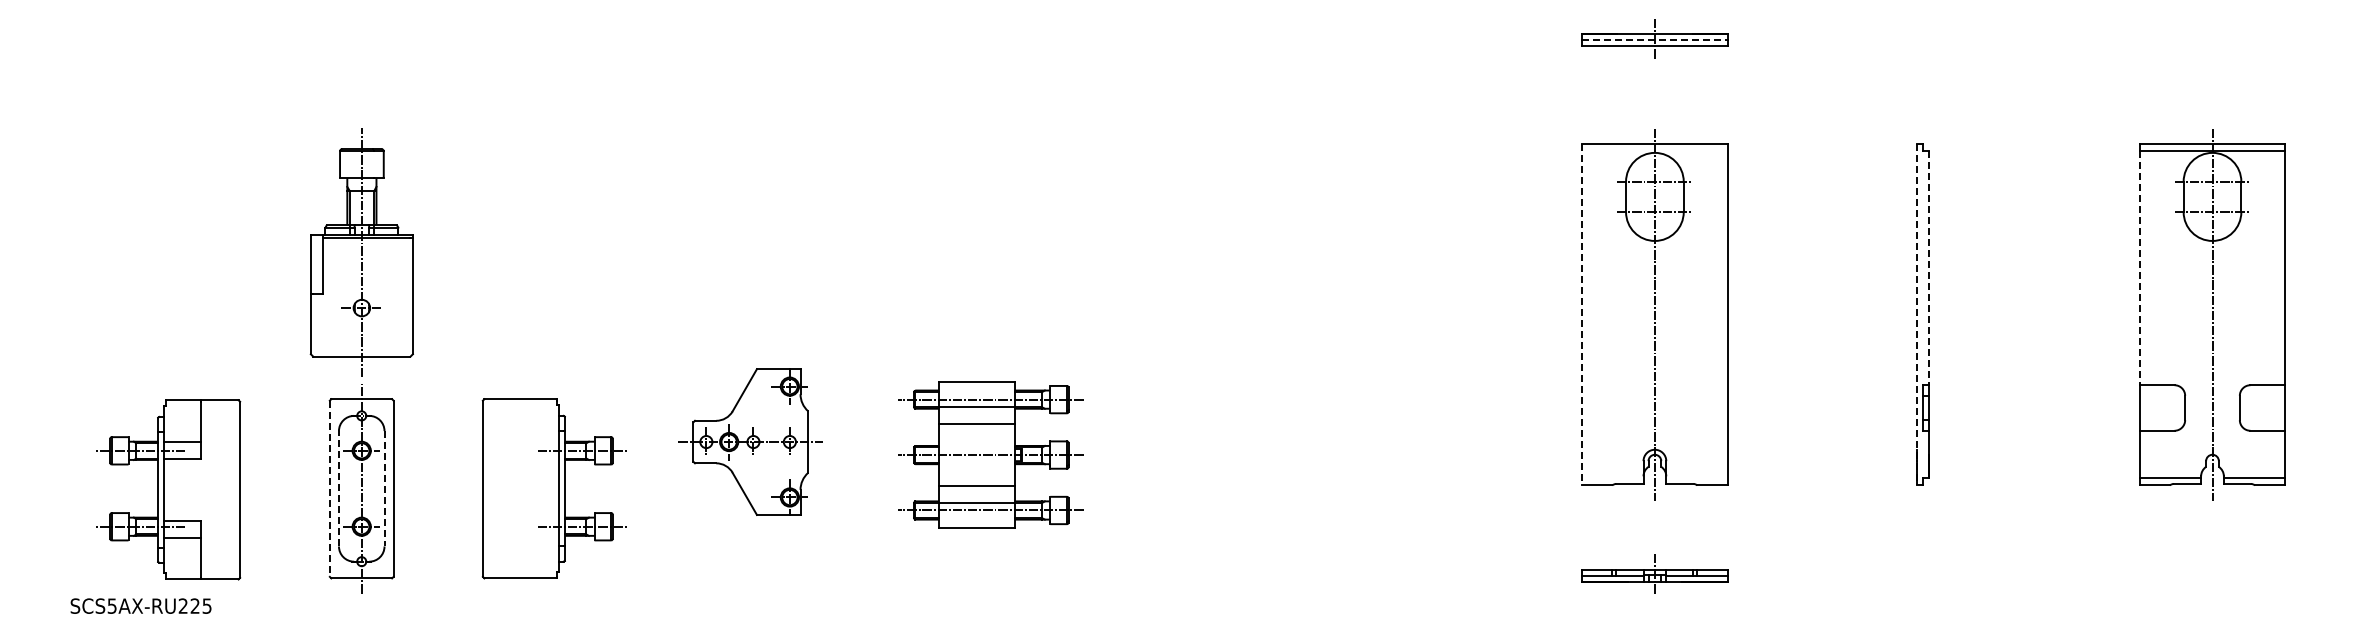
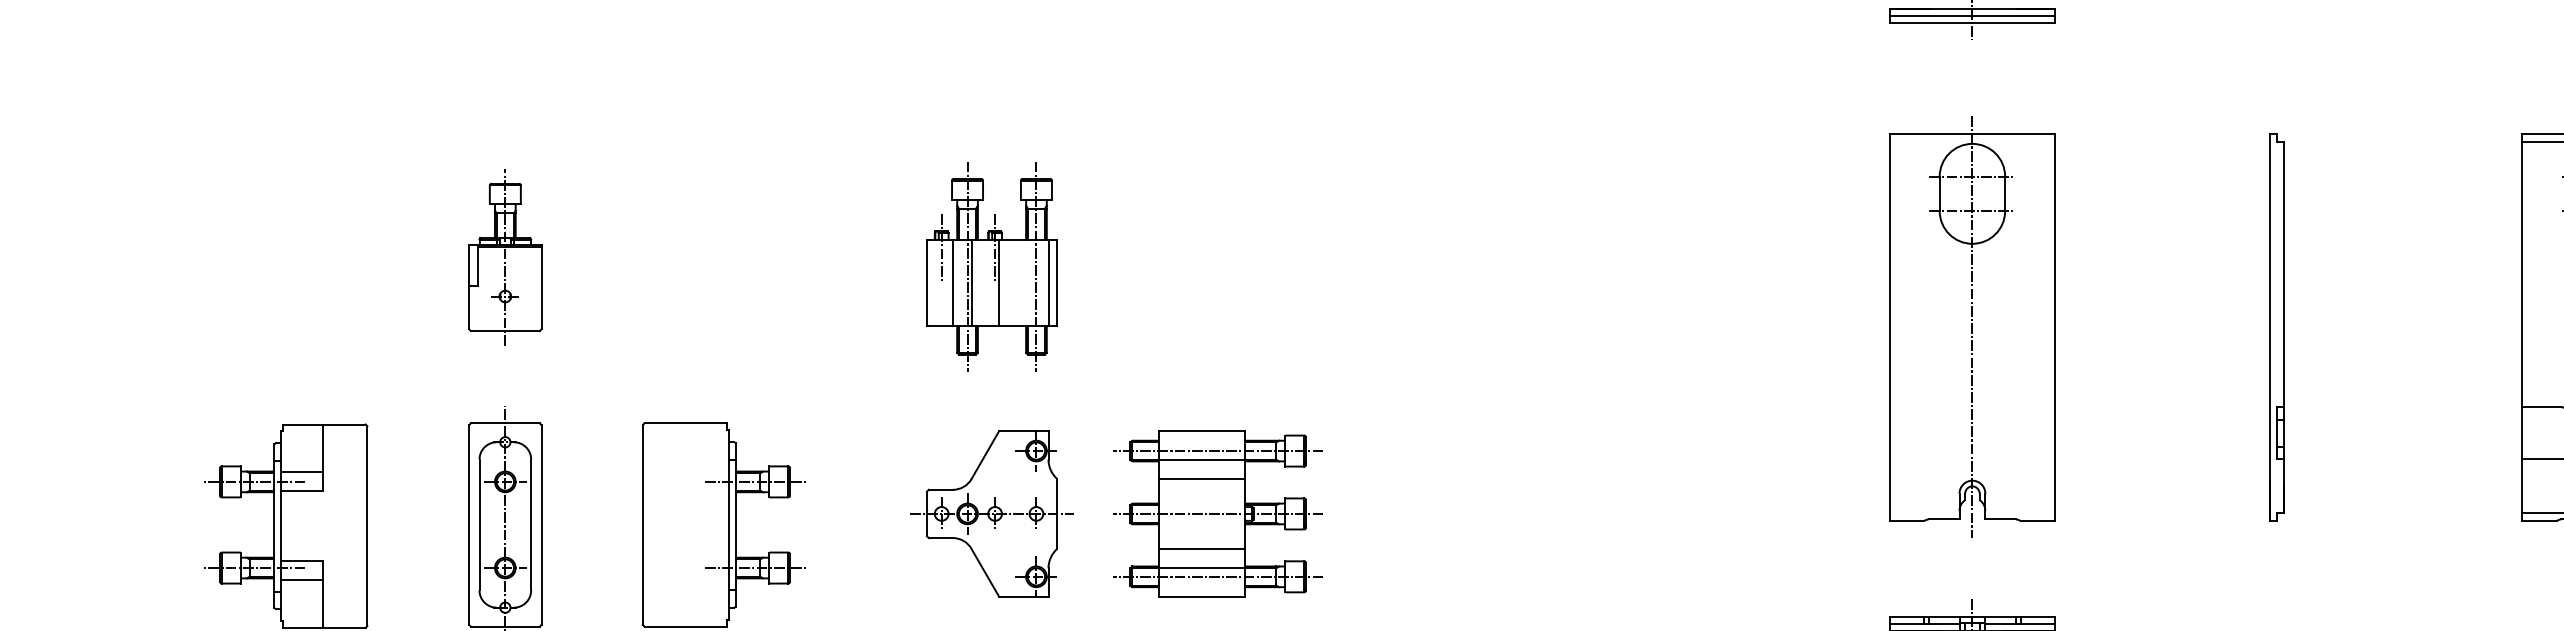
line: (1654, 40) -> (1971, 16), dashed -> solid
part: (361, 252) -> (505, 256), size x0.62
part: (790, 261) -> (991, 267), added
line: (1929, 268) -> (2283, 275), dashed -> solid
line: (2139, 268) -> (2522, 275), dashed -> solid
line: (1582, 314) -> (1890, 327), dashed -> solid
line: (1917, 314) -> (2270, 327), dashed -> solid
part: (750, 441) -> (991, 513), moved
part: (990, 454) -> (1217, 513), moved
line: (338, 488) -> (478, 524), dashed -> solid
line: (384, 488) -> (531, 524), dashed -> solid
line: (329, 489) -> (468, 525), dashed -> solid

